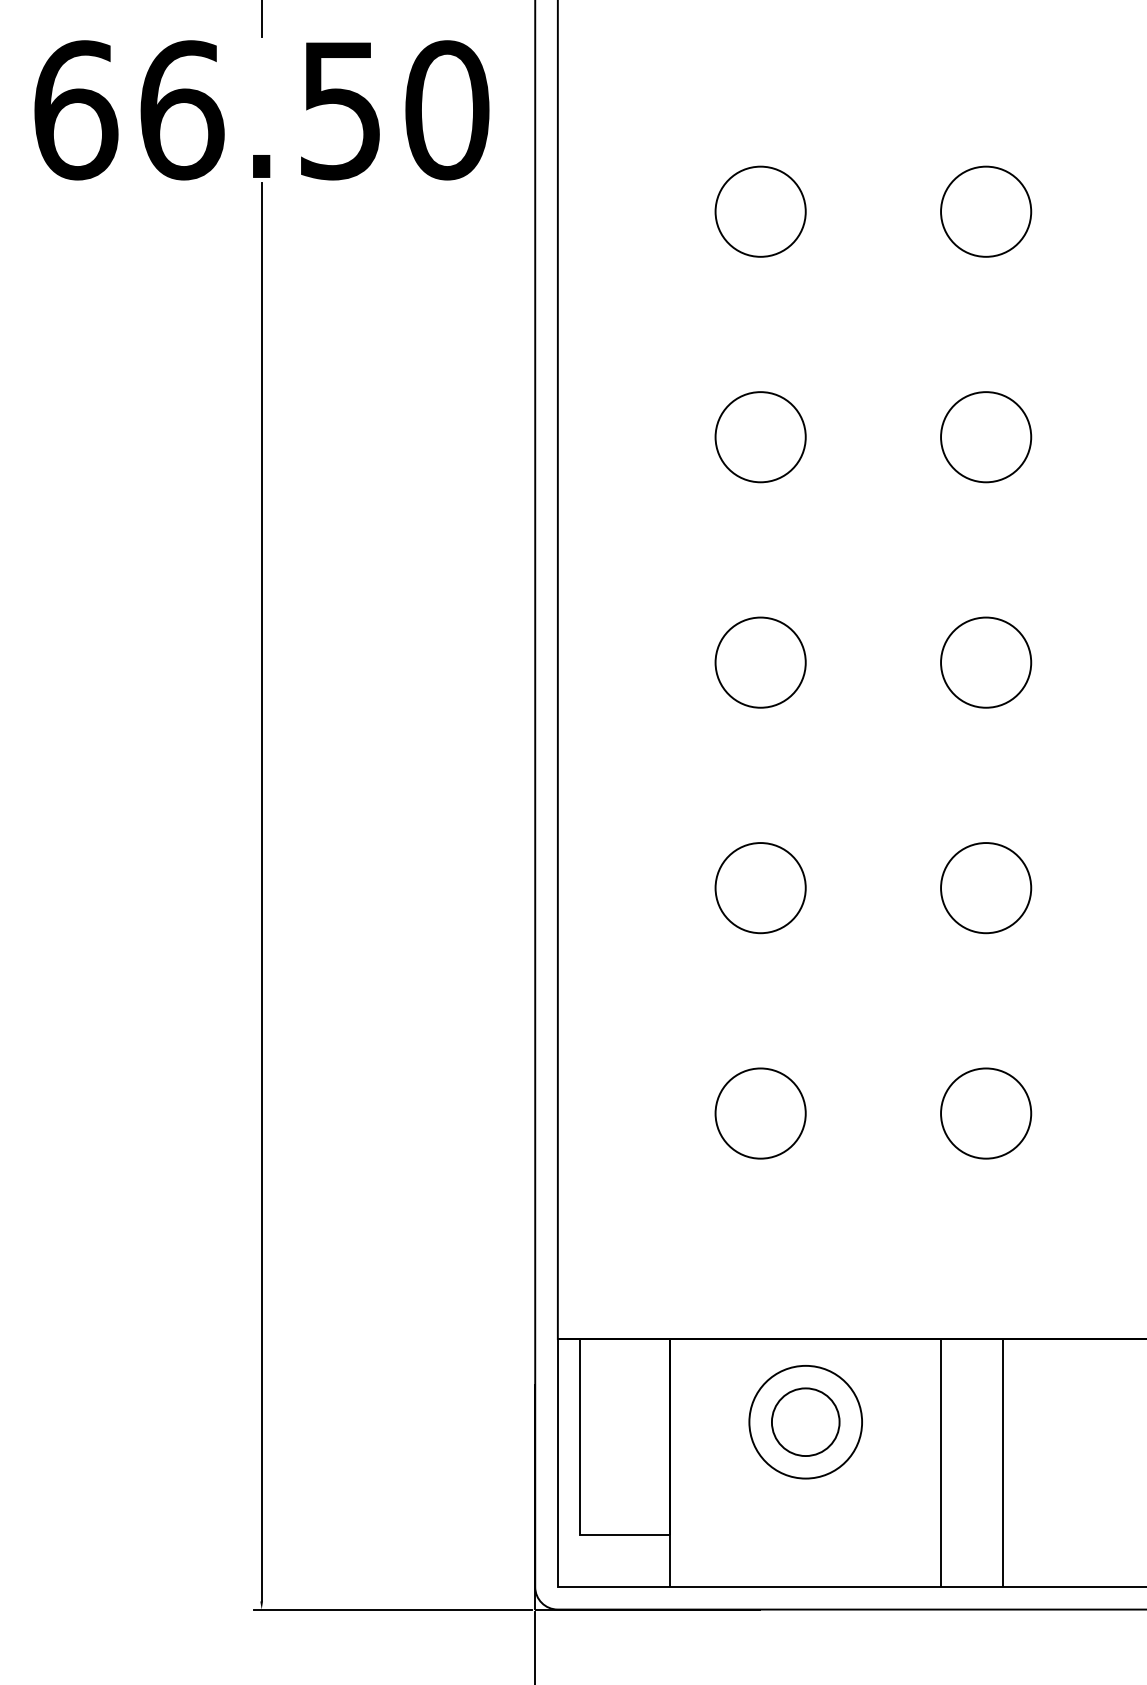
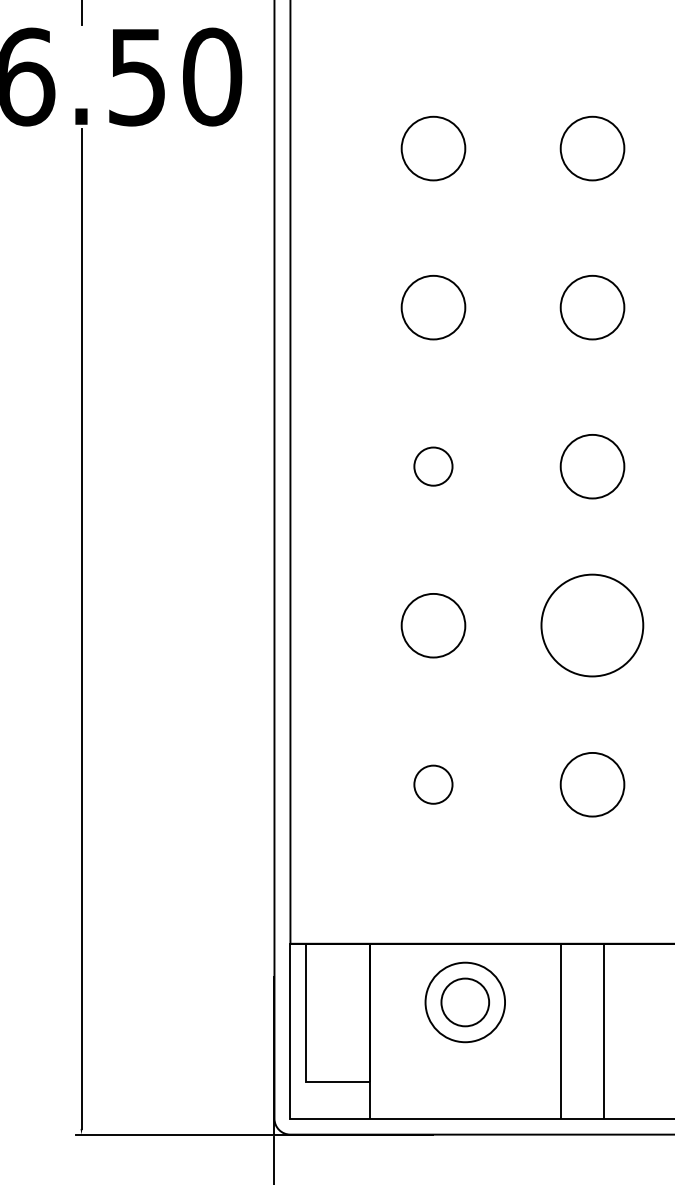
part: (760, 662) -> (433, 466), size x0.6
part: (986, 888) -> (592, 625), size x1.6
part: (760, 1113) -> (433, 784), size x0.6

